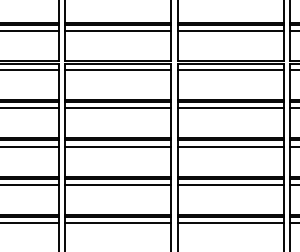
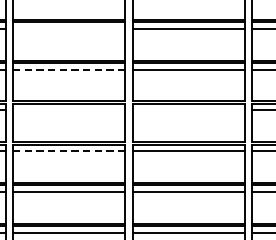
line: (118, 69) -> (69, 28), removed
line: (118, 108) -> (69, 69), solid -> dashed
line: (118, 146) -> (69, 110), removed
line: (230, 146) -> (188, 110), removed
line: (118, 185) -> (69, 151), solid -> dashed

